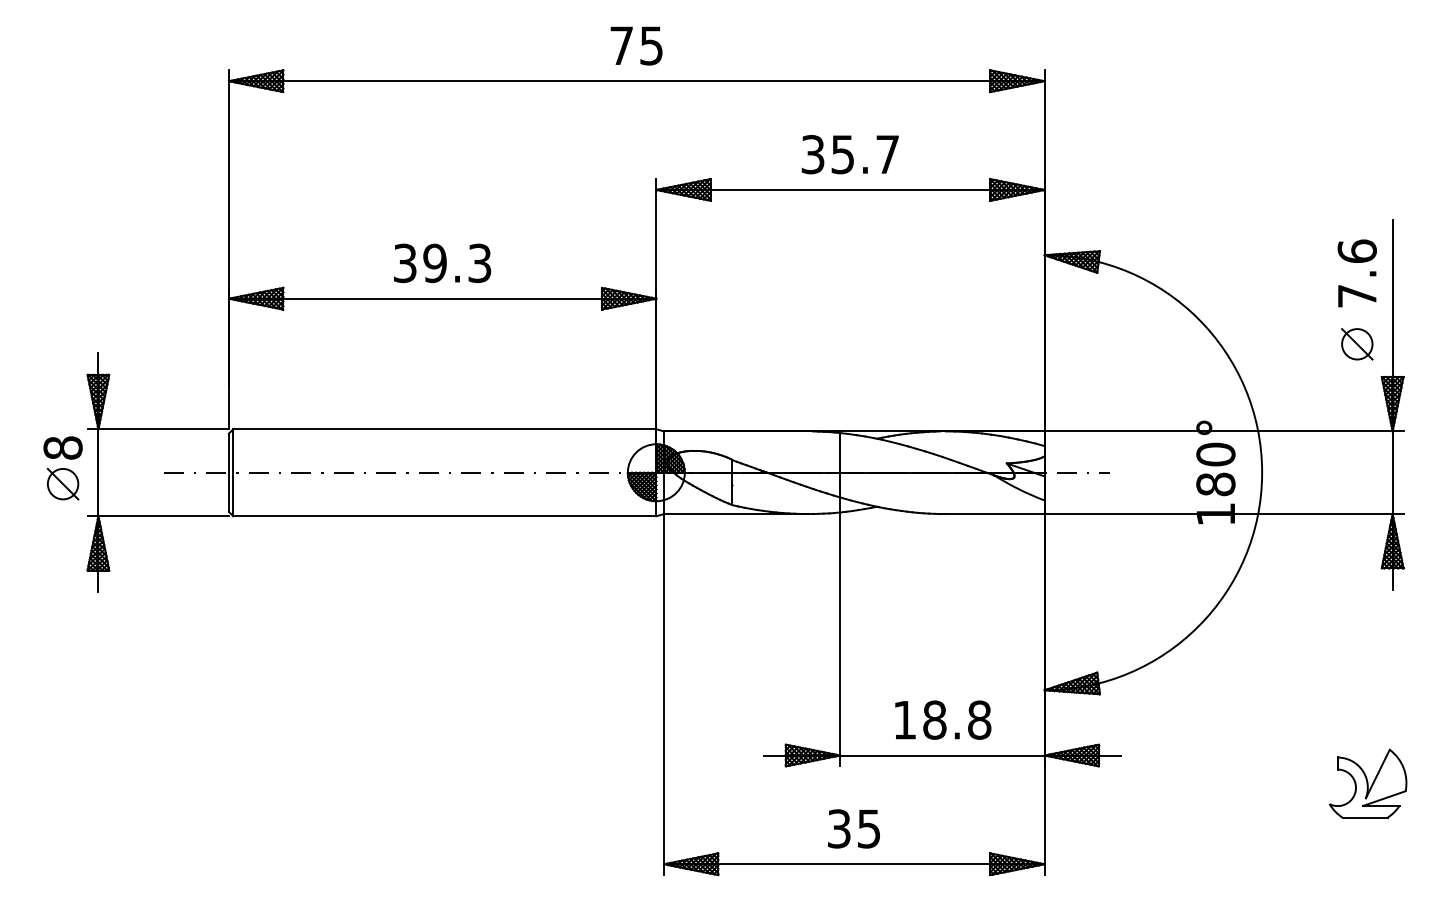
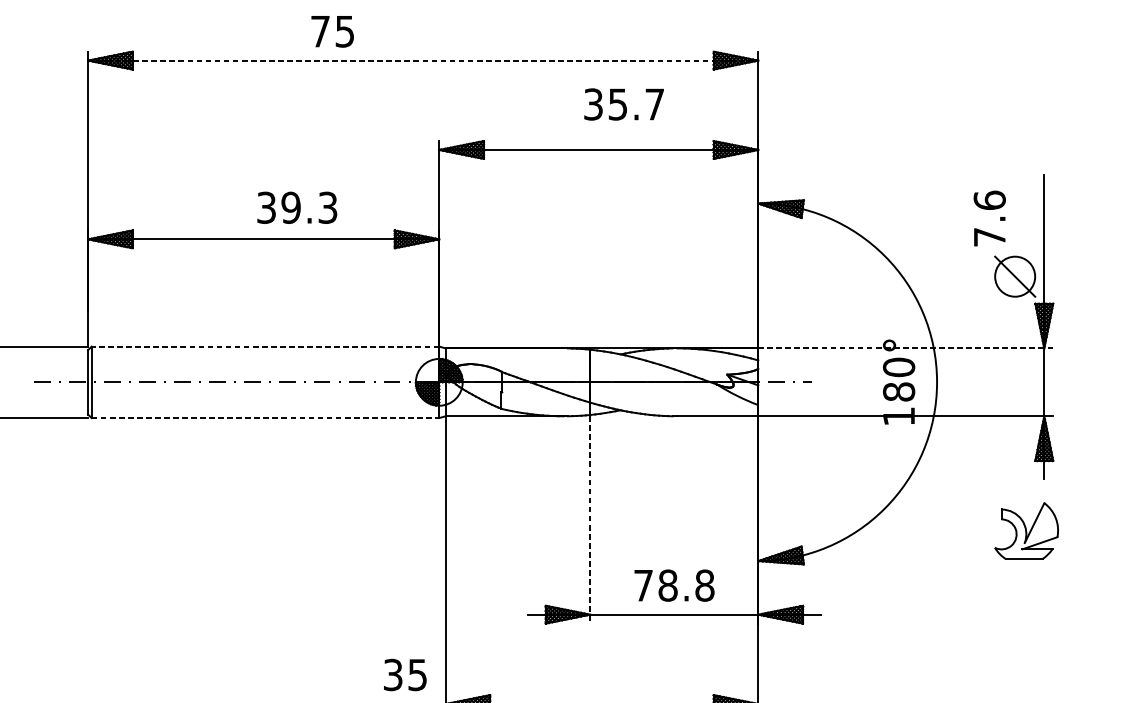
text: (636, 45) -> (332, 31), moved
line: (636, 81) -> (422, 60), solid -> dashed
text: (849, 154) -> (623, 104), moved
text: (442, 263) -> (297, 207), moved
text: (1356, 273) -> (989, 218), moved
part: (1357, 344) -> (1015, 276), size x1.6
line: (444, 429) -> (265, 346), solid -> dashed
line: (1223, 431) -> (905, 348), solid -> dashed
line: (444, 516) -> (265, 418), solid -> dashed
line: (840, 640) -> (590, 520), solid -> dashed
text: (904, 720) -> (643, 585), 18.8 -> 78.8
part: (1368, 783) -> (1026, 530), moved
text: (853, 828) -> (404, 674), moved

